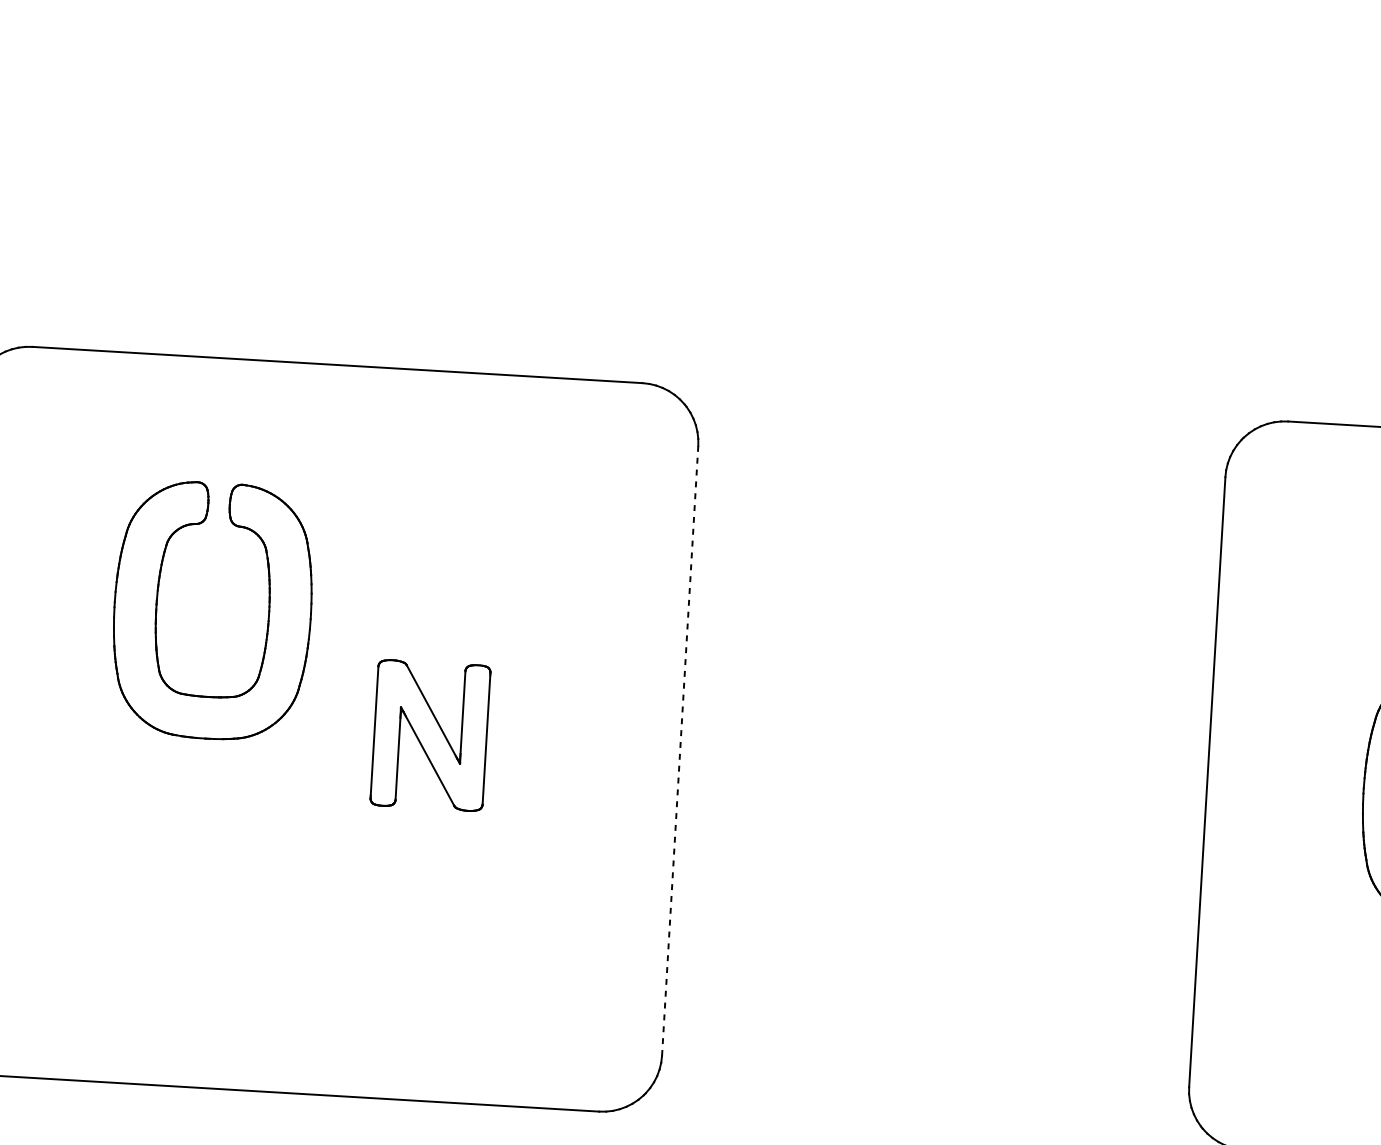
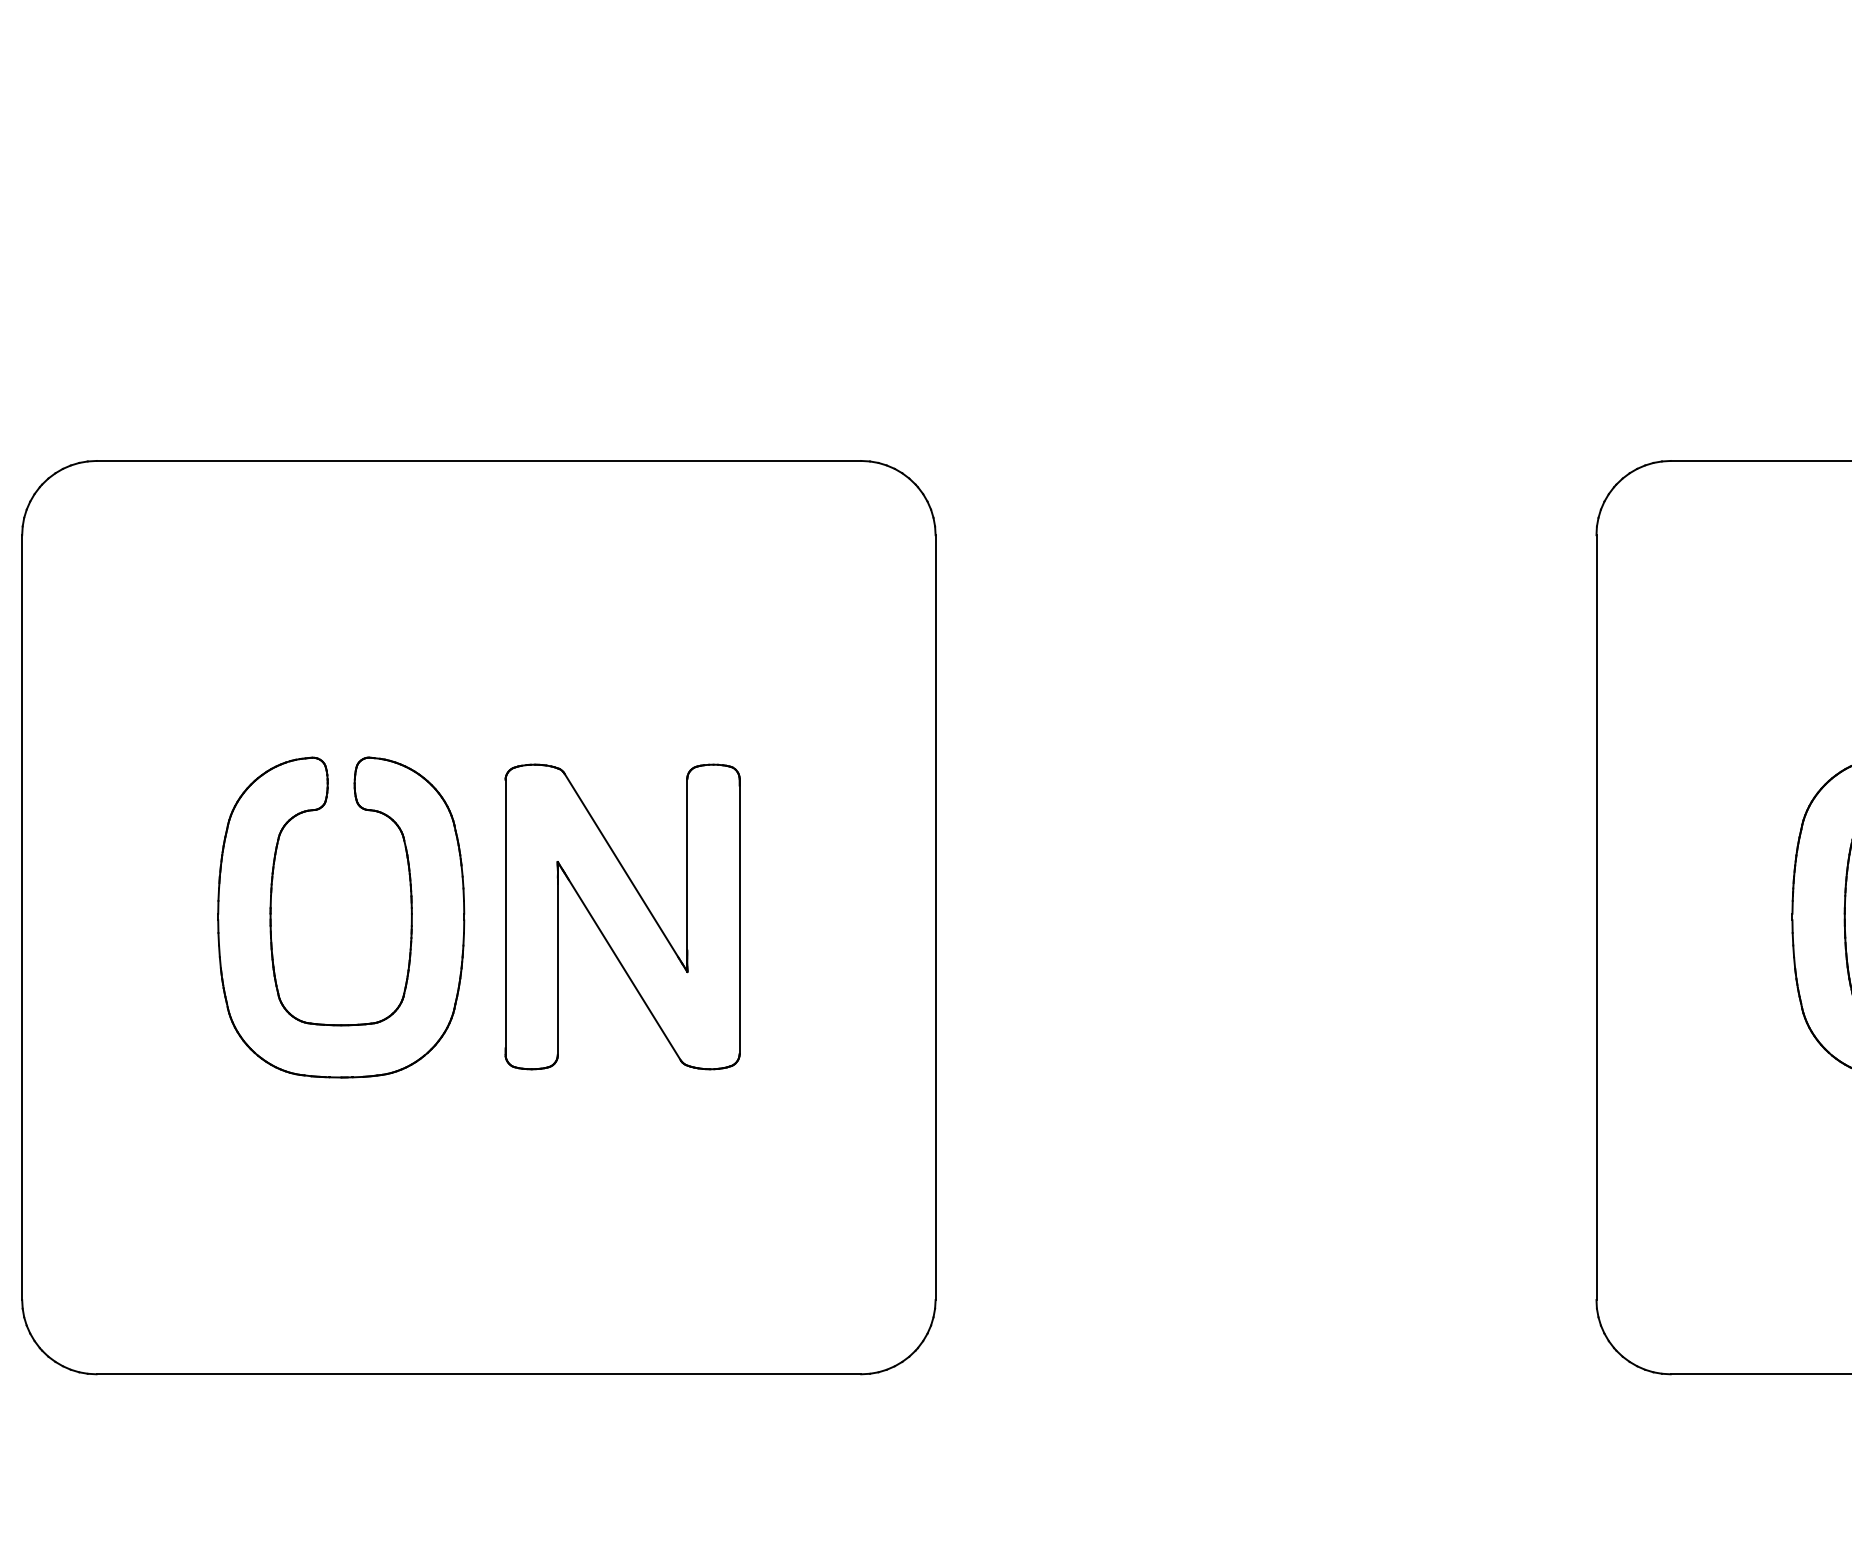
part: (268, 611) -> (410, 914), moved
part: (430, 735) -> (622, 916), size x1.67
line: (680, 751) -> (935, 918), dashed -> solid

